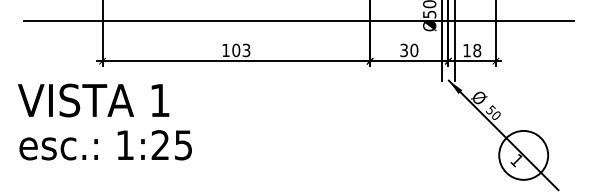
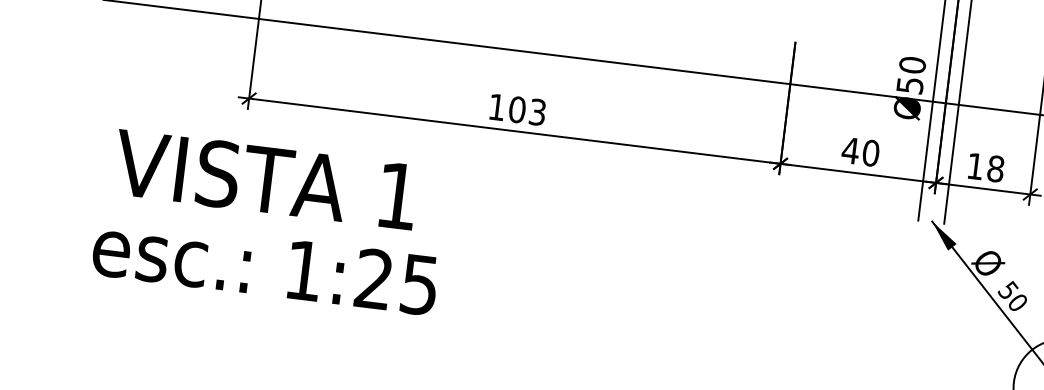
text: (403, 50) -> (849, 150), 30 -> 40
text: (93, 100) -> (265, 179), moved
text: (105, 145) -> (264, 266), moved

